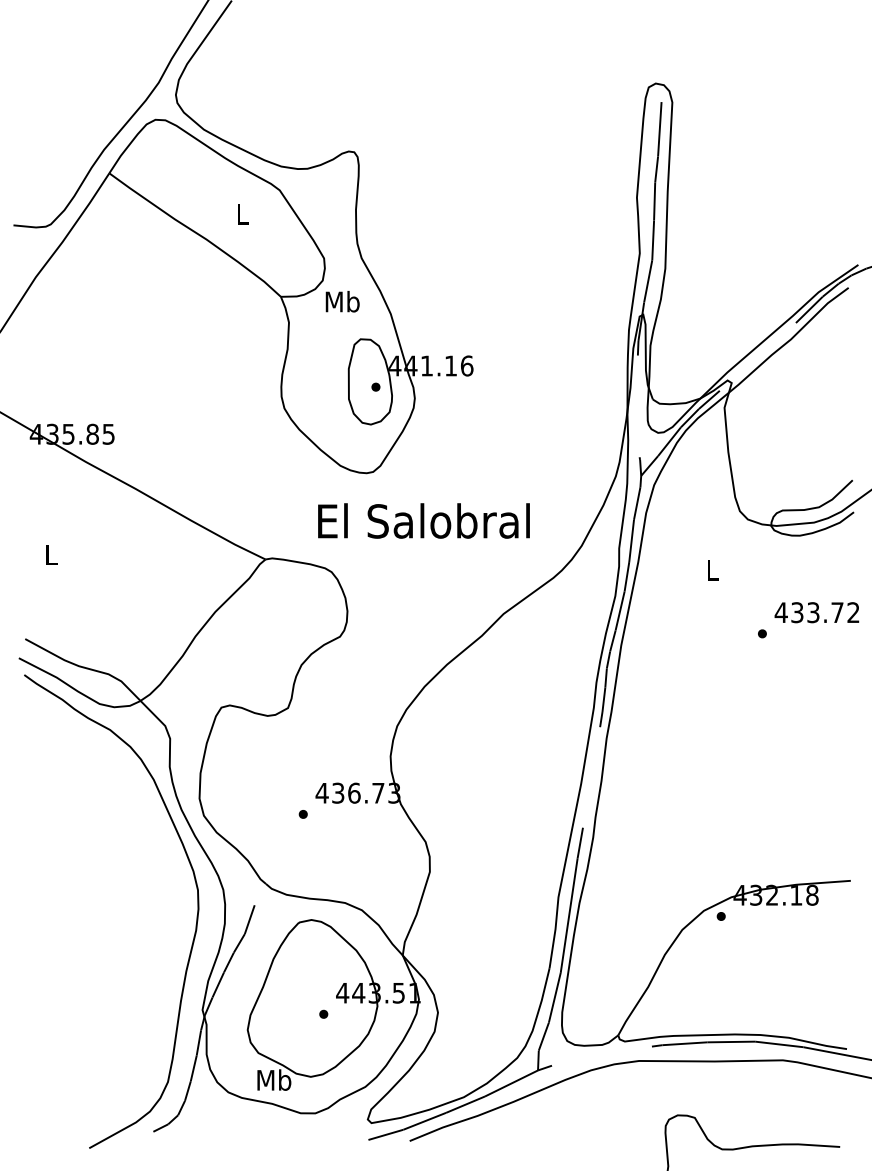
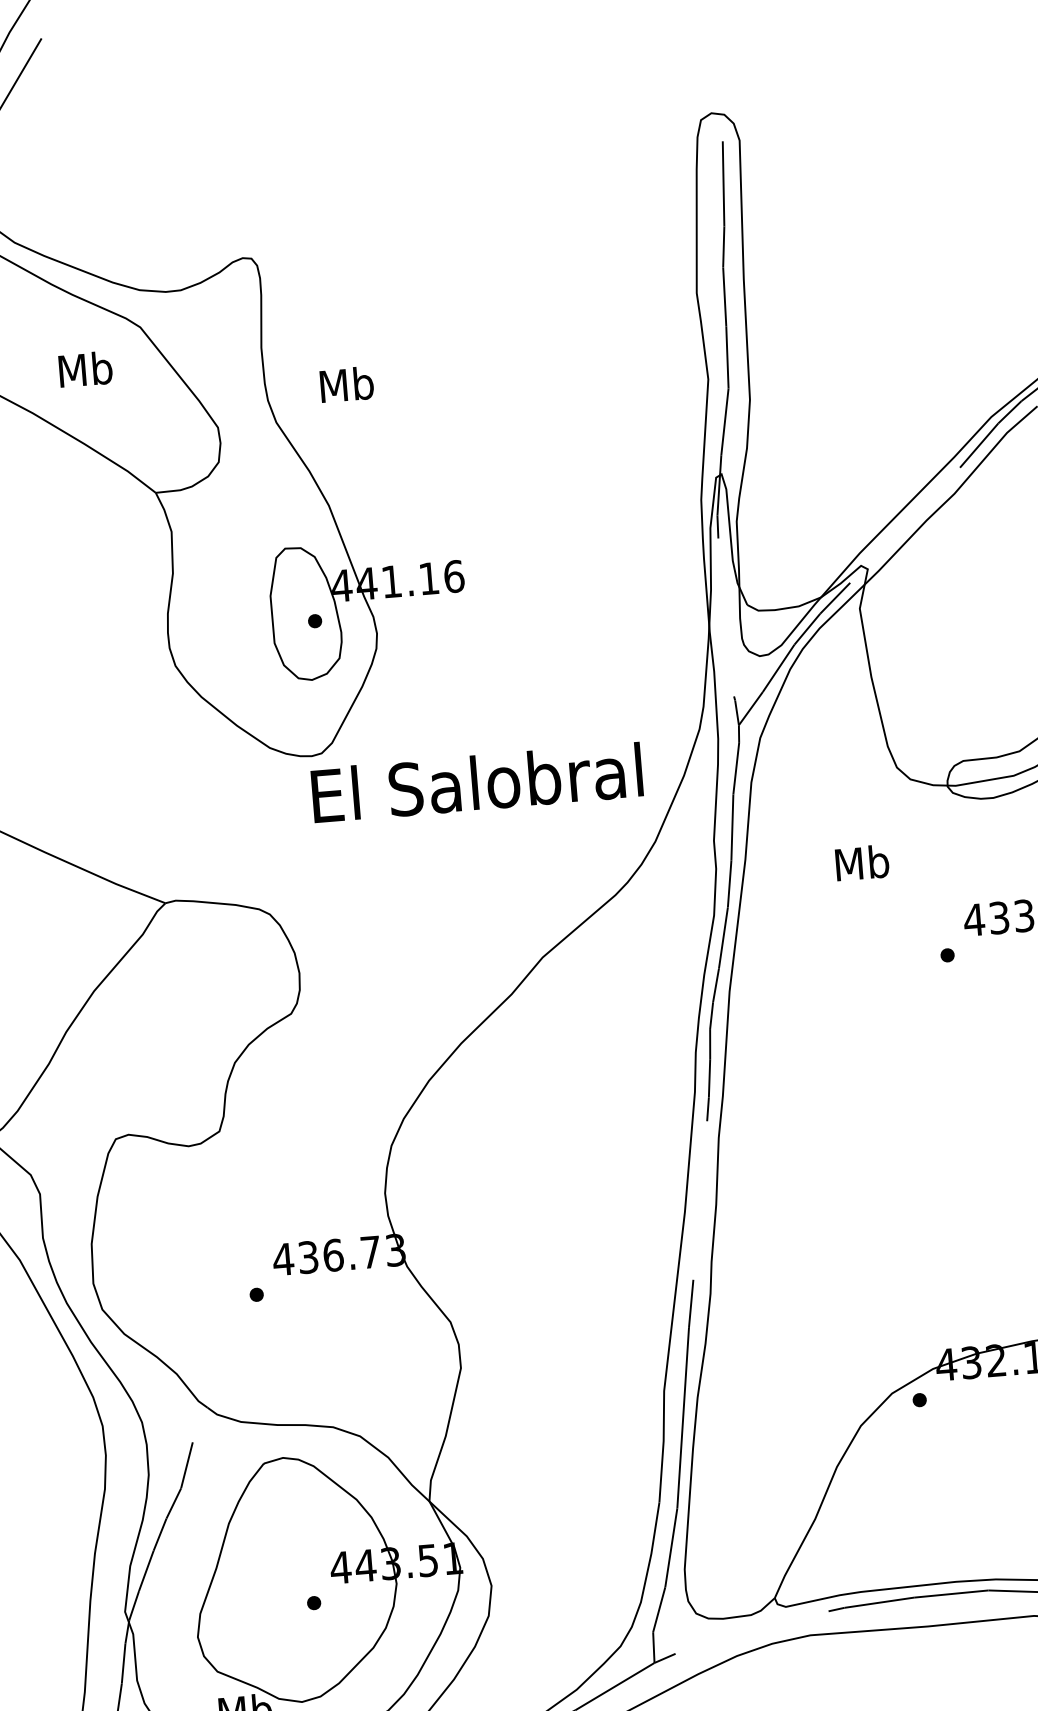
text: (242, 214) -> (85, 369), L -> Mb
text: (342, 301) -> (346, 384), moved
text: (423, 520) -> (476, 782), moved
text: (712, 570) -> (861, 863), L -> Mb

